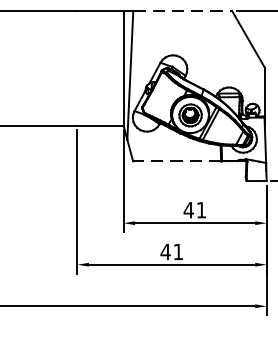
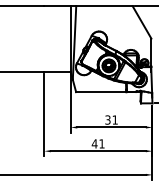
line: (182, 11) -> (104, 6), dashed -> solid
line: (175, 161) -> (100, 92), dashed -> solid
text: (188, 209) -> (107, 119), 41 -> 31

